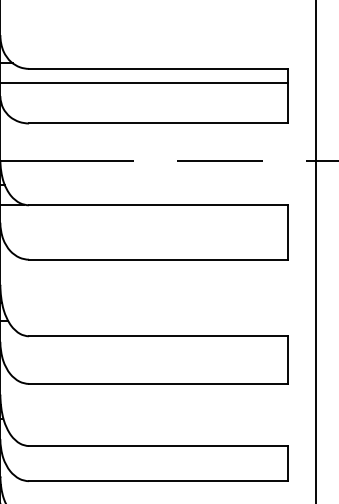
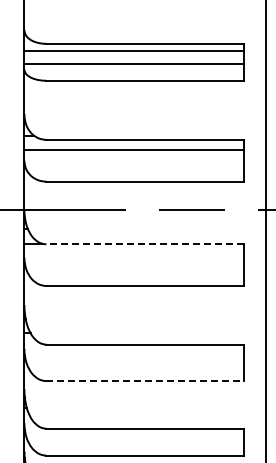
line: (158, 205) -> (145, 244), solid -> dashed
line: (158, 384) -> (145, 381), solid -> dashed

